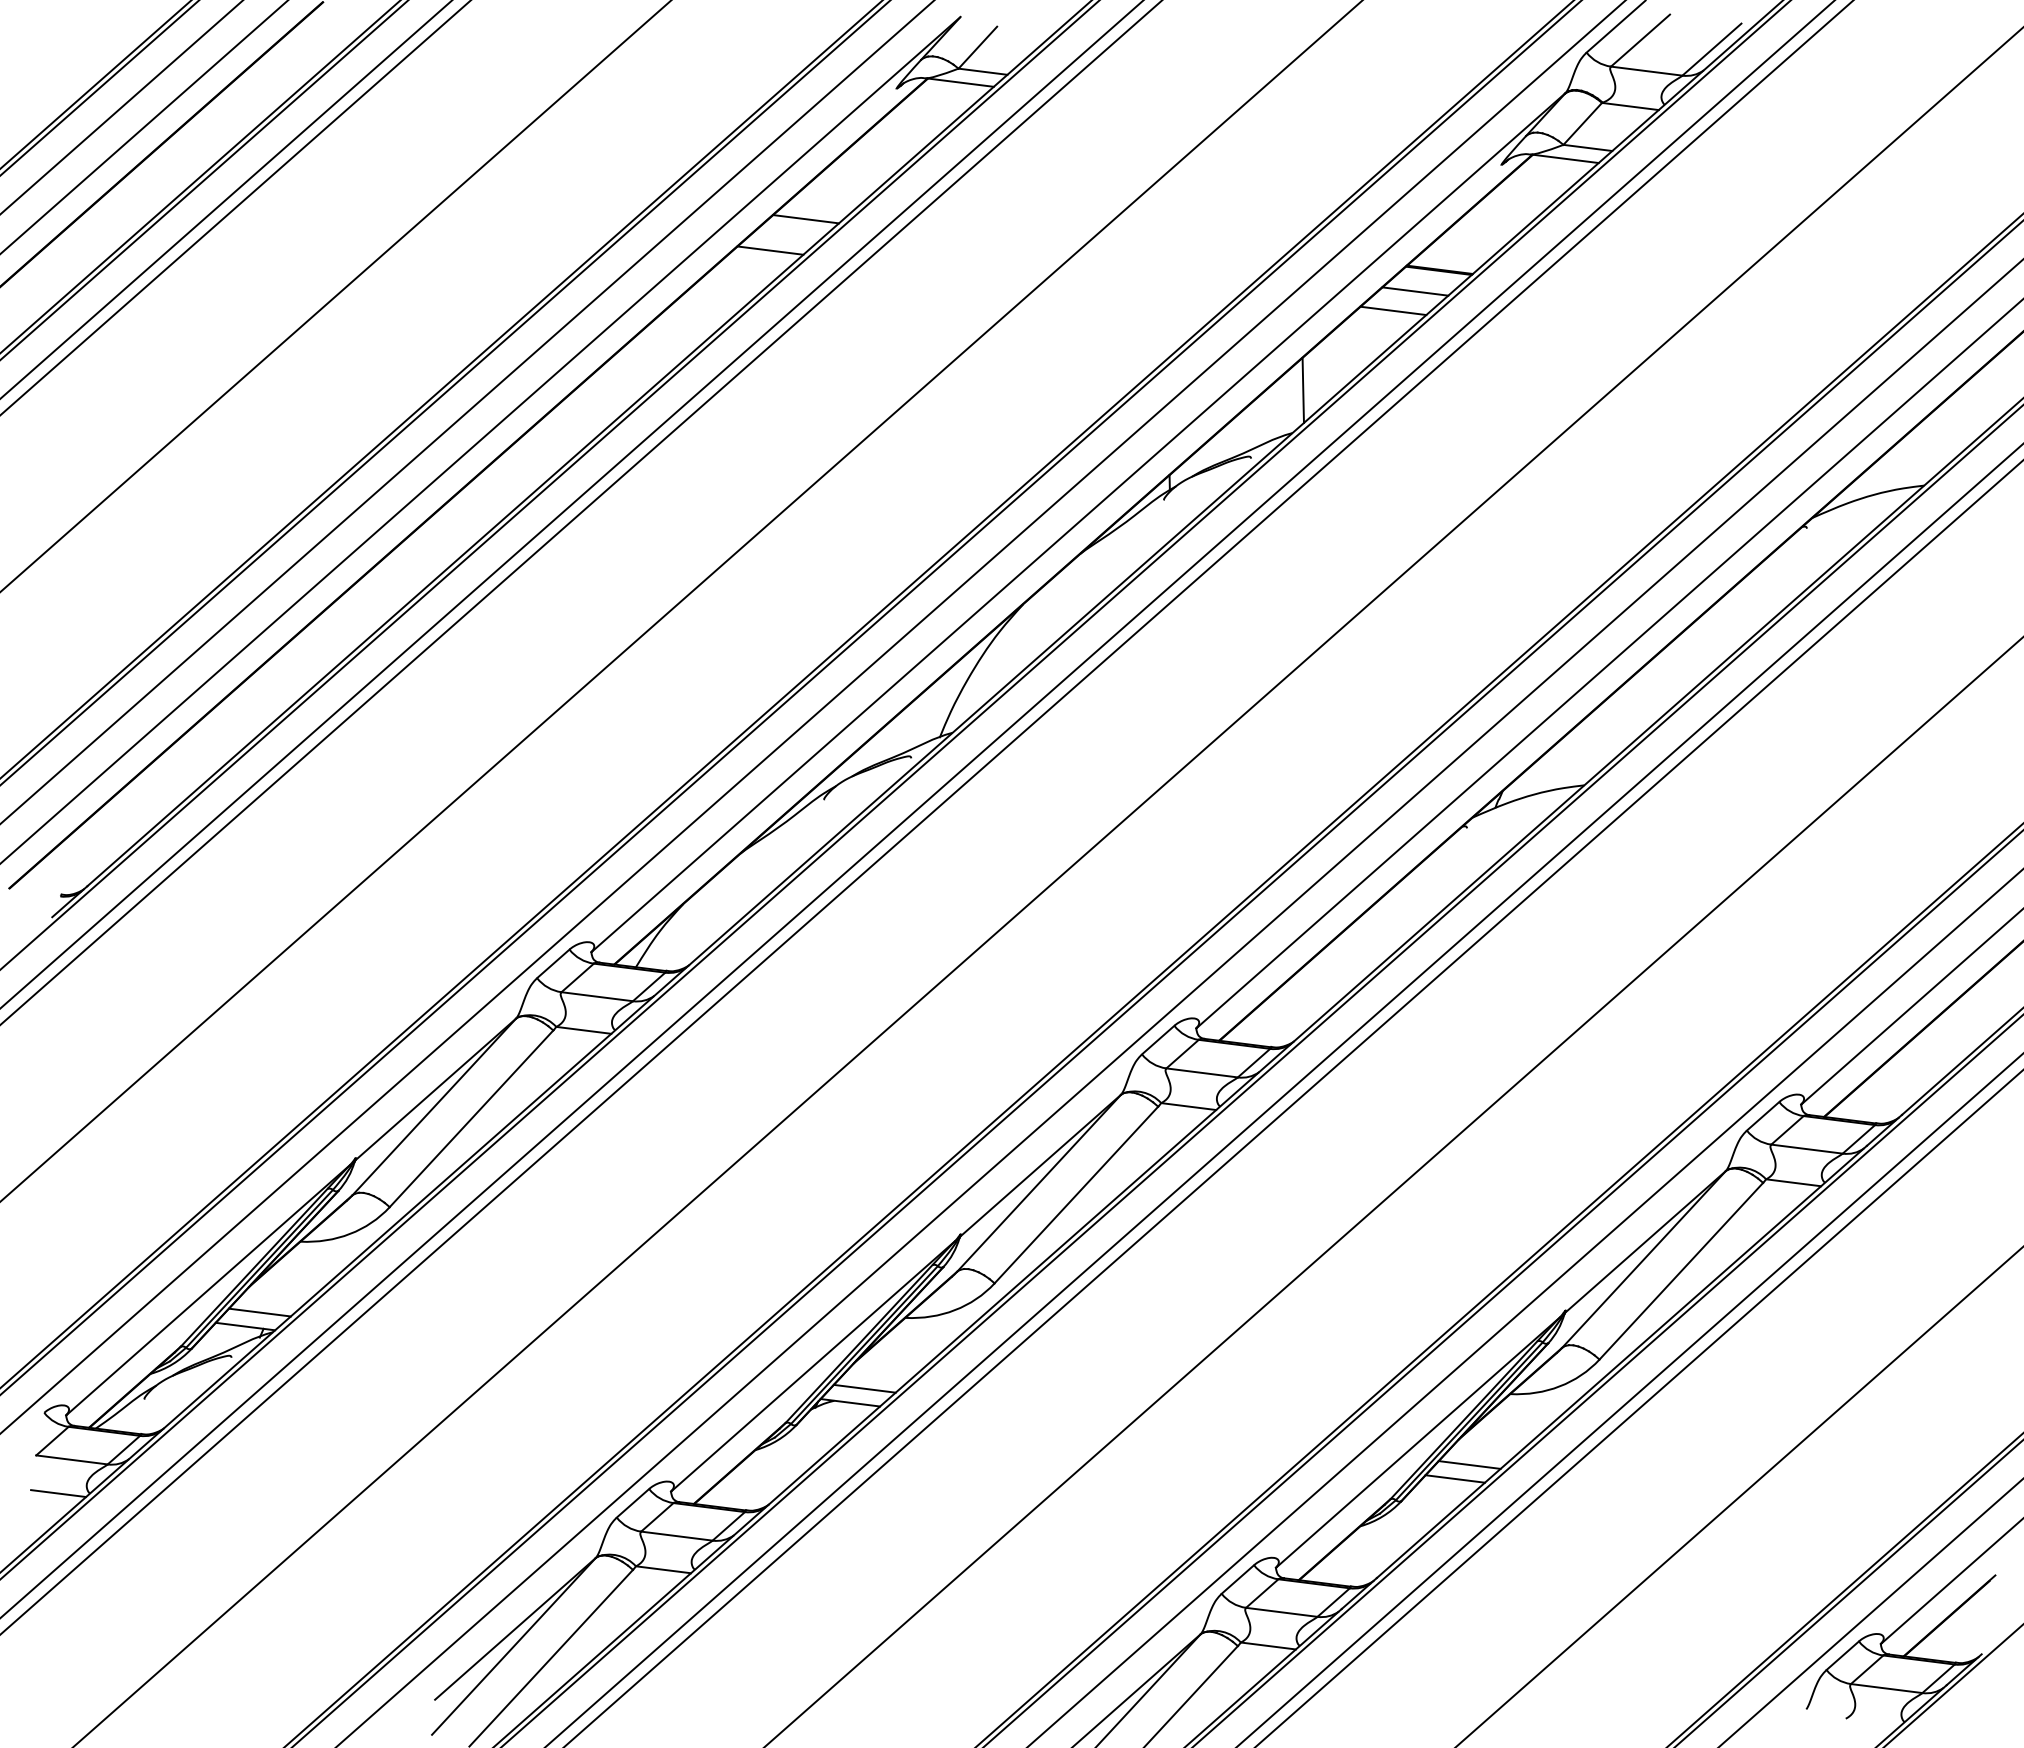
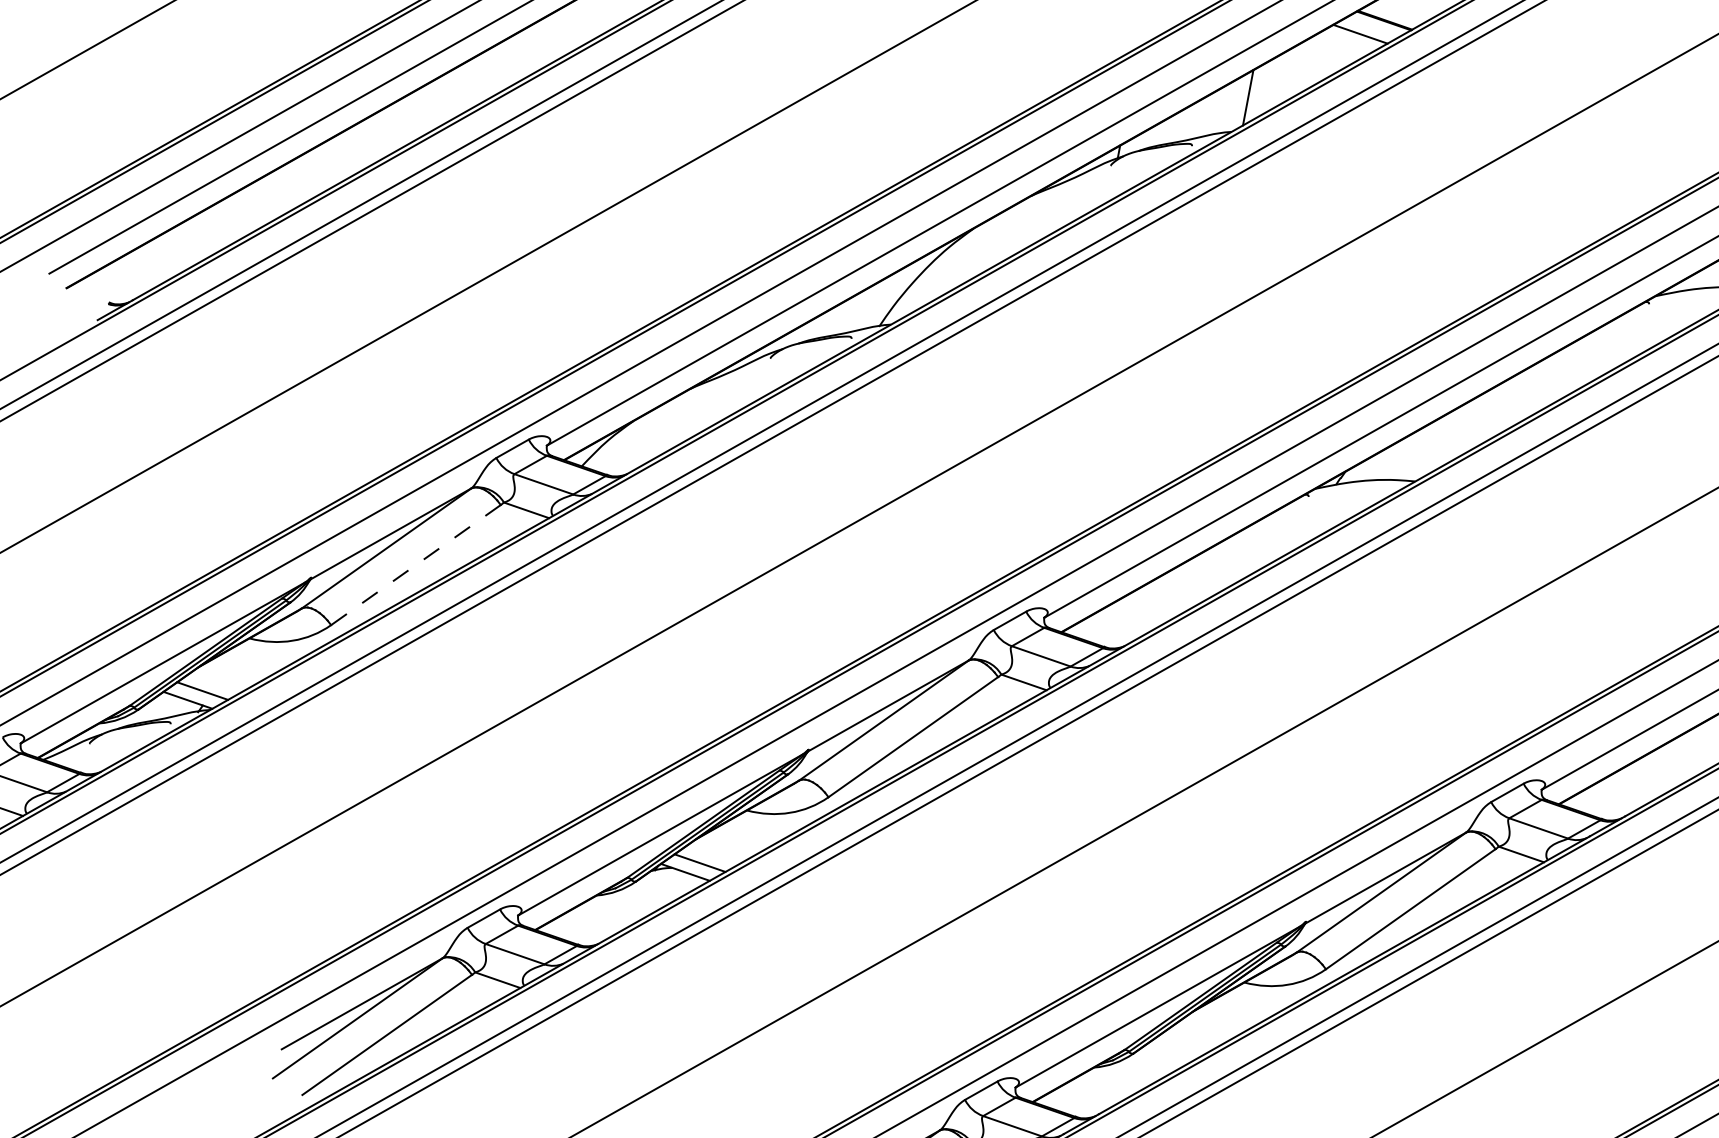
line: (1393, 310) -> (1338, 46), removed
line: (471, 1119) -> (415, 565), solid -> dashed
line: (1469, 1464) -> (1197, 1034), removed
line: (1454, 1478) -> (1182, 1043), removed

